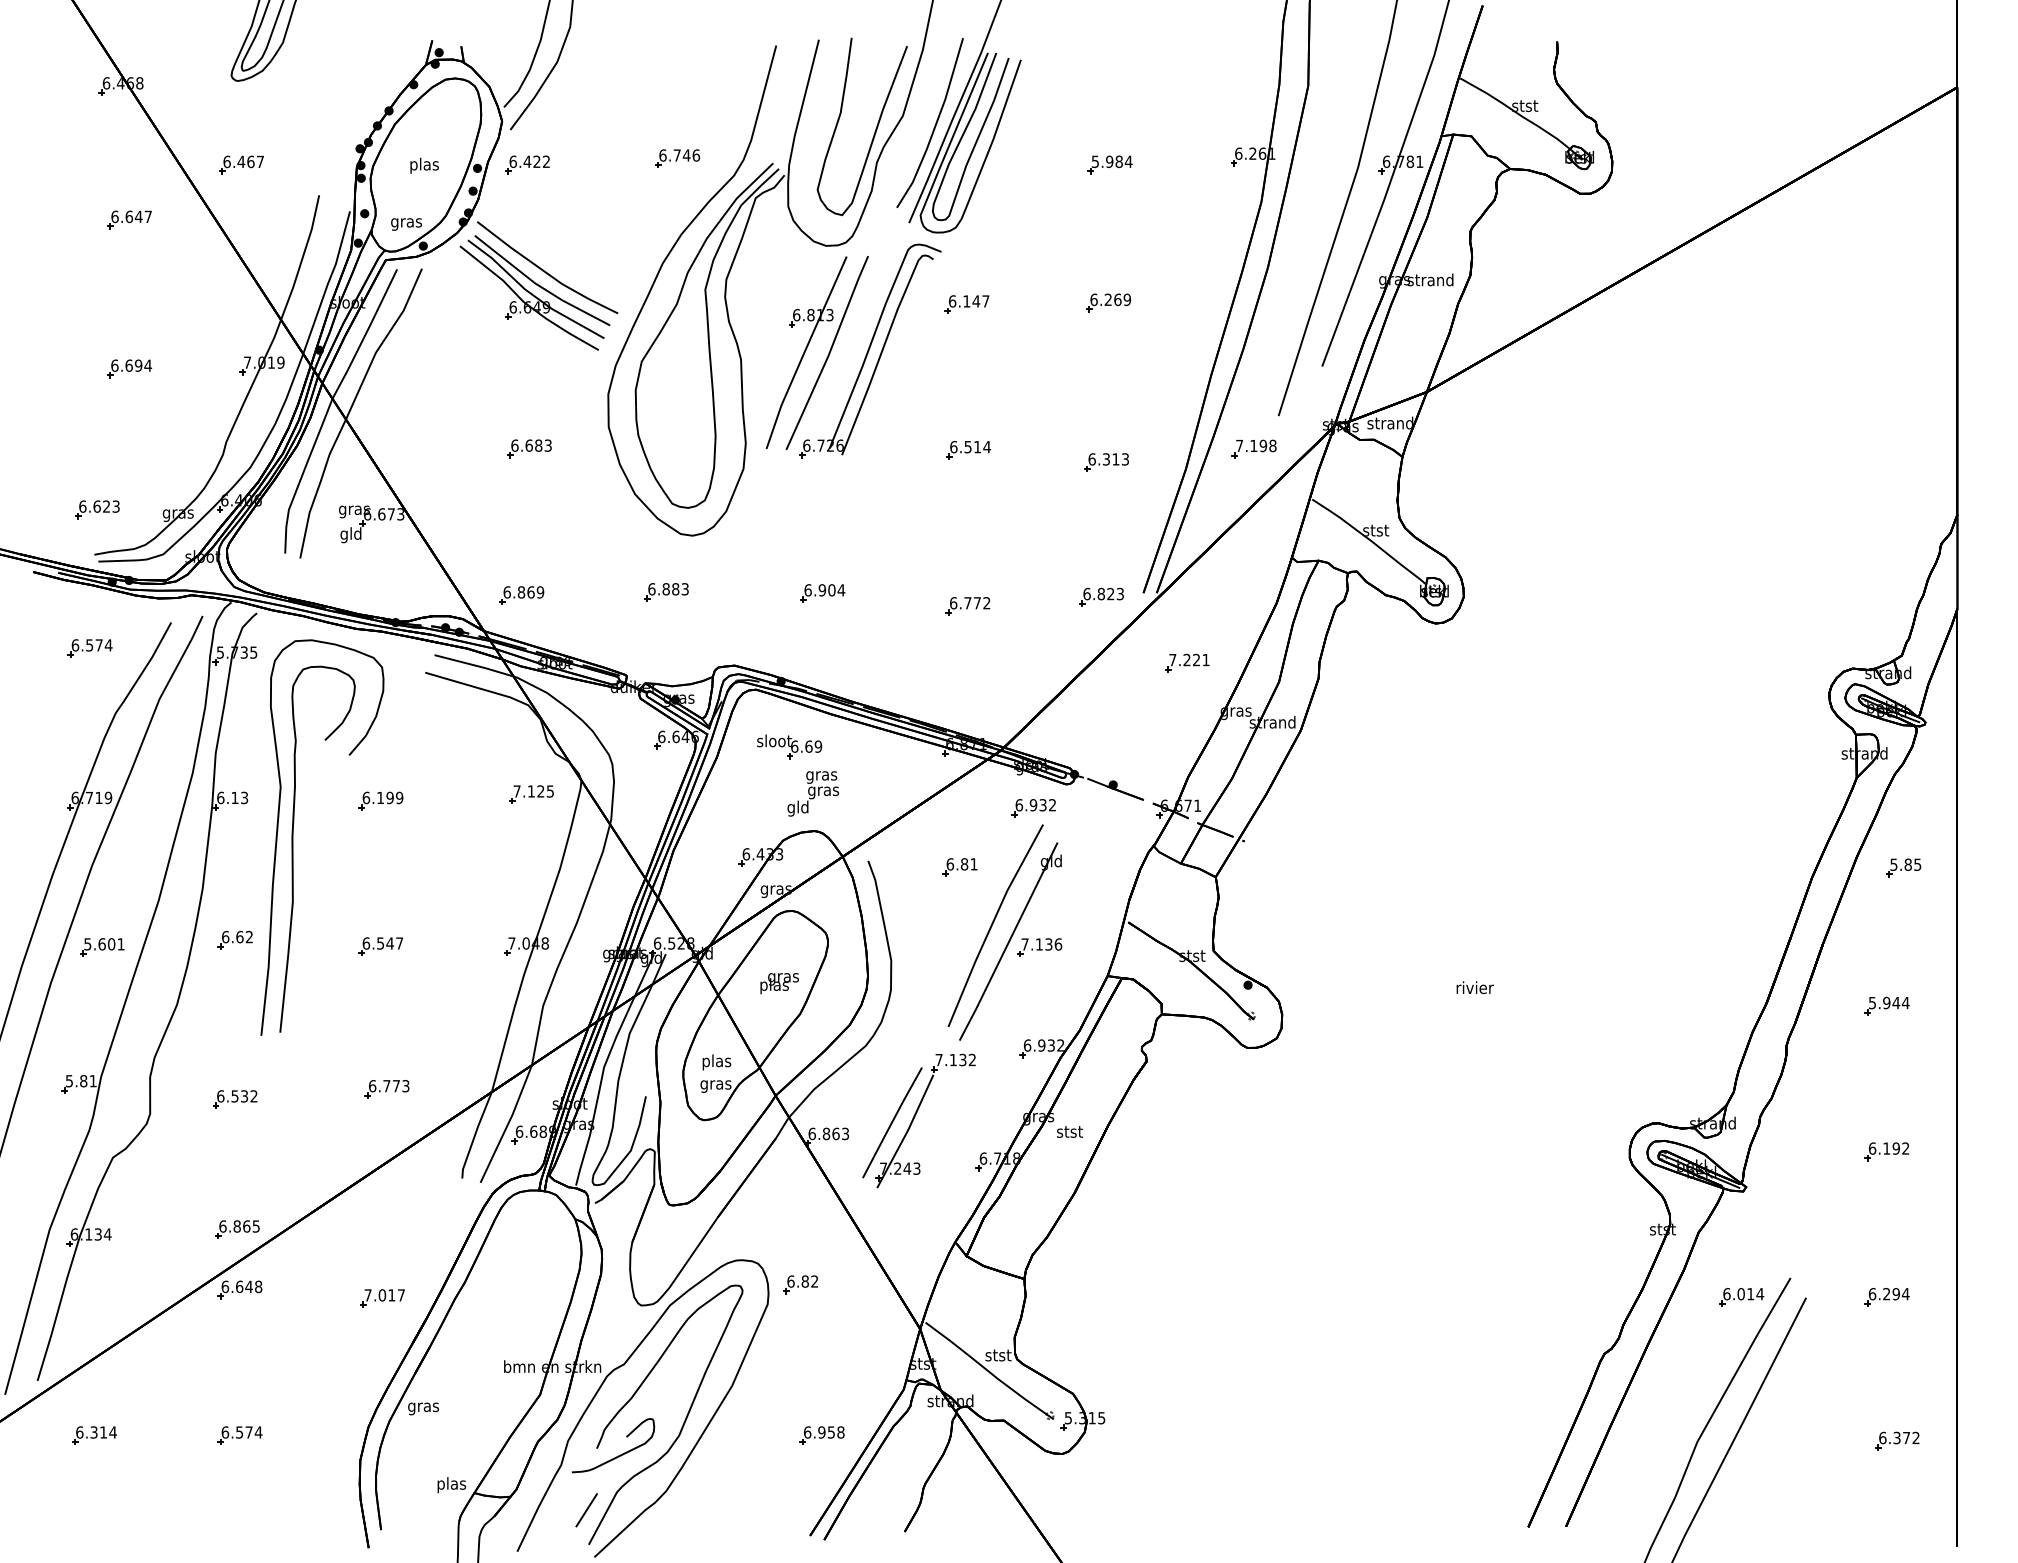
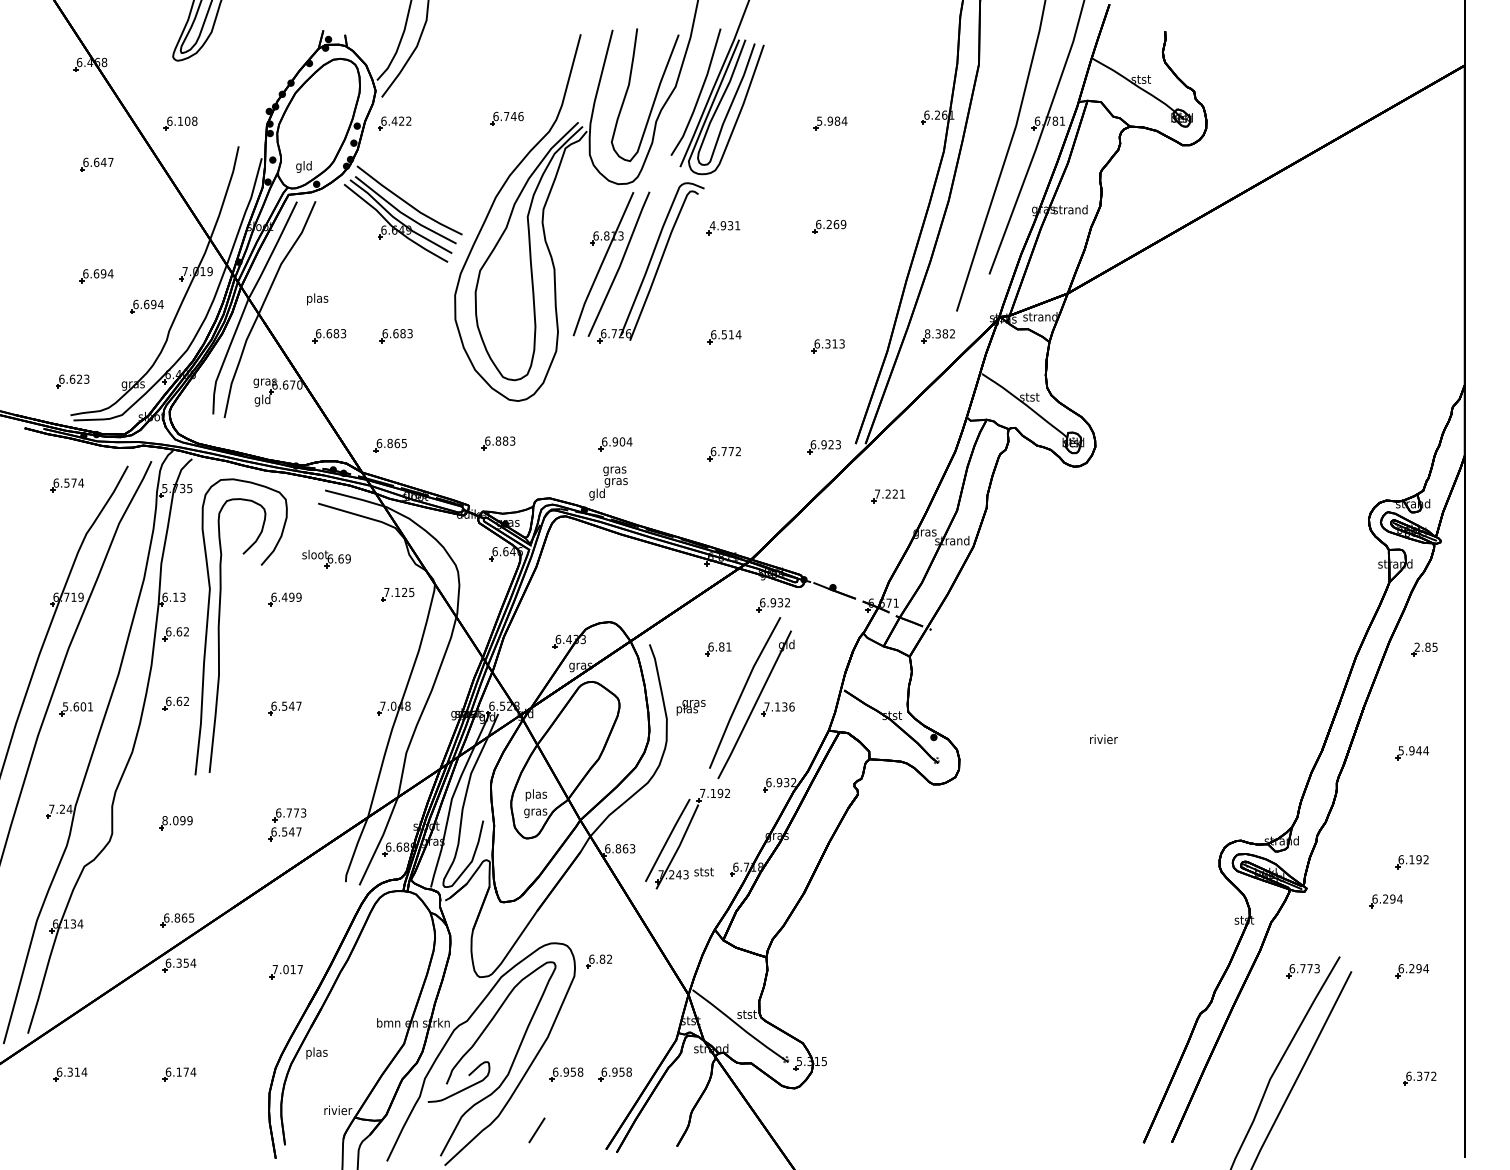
text: (250, 161) -> (187, 120), 6.467 -> 6.108
text: (424, 165) -> (317, 299), moved
text: (406, 222) -> (304, 166), gras -> gld
text: (968, 301) -> (724, 225), 6.147 -> 4.931
part: (196, 409) -> (146, 306), added
text: (1256, 445) -> (940, 333), 7.198 -> 8.382
part: (440, 448) -> (329, 335), added
text: (400, 514) -> (299, 385), 6.673 -> 6.670
text: (540, 592) -> (404, 443), 6.869 -> 6.865
text: (1100, 594) -> (823, 445), 6.823 -> 6.923
part: (789, 746) -> (326, 558), moved
text: (813, 793) -> (608, 483), moved
text: (380, 797) -> (284, 596), 6.199 -> 6.499
part: (234, 846) -> (175, 633), added
text: (1893, 864) -> (1416, 647), 5.85 -> 2.85
text: (779, 983) -> (691, 707), moved
text: (962, 1059) -> (720, 793), 7.132 -> 7.192
text: (81, 1081) -> (60, 809), 5.81 -> 7.24
text: (237, 1096) -> (177, 820), 6.532 -> 8.099
part: (380, 1114) -> (284, 834), added
text: (1069, 1131) -> (703, 871), moved
part: (1851, 1204) -> (1385, 901), added
text: (249, 1286) -> (186, 962), 6.648 -> 6.354
text: (1750, 1294) -> (1309, 968), 6.014 -> 6.773
text: (423, 1407) -> (316, 1053), gras -> plas
text: (239, 1432) -> (179, 1072), 6.574 -> 6.174
part: (756, 1435) -> (566, 1074), added
text: (451, 1485) -> (337, 1111), plas -> rivier
line: (586, 1510) -> (536, 1130), moved

